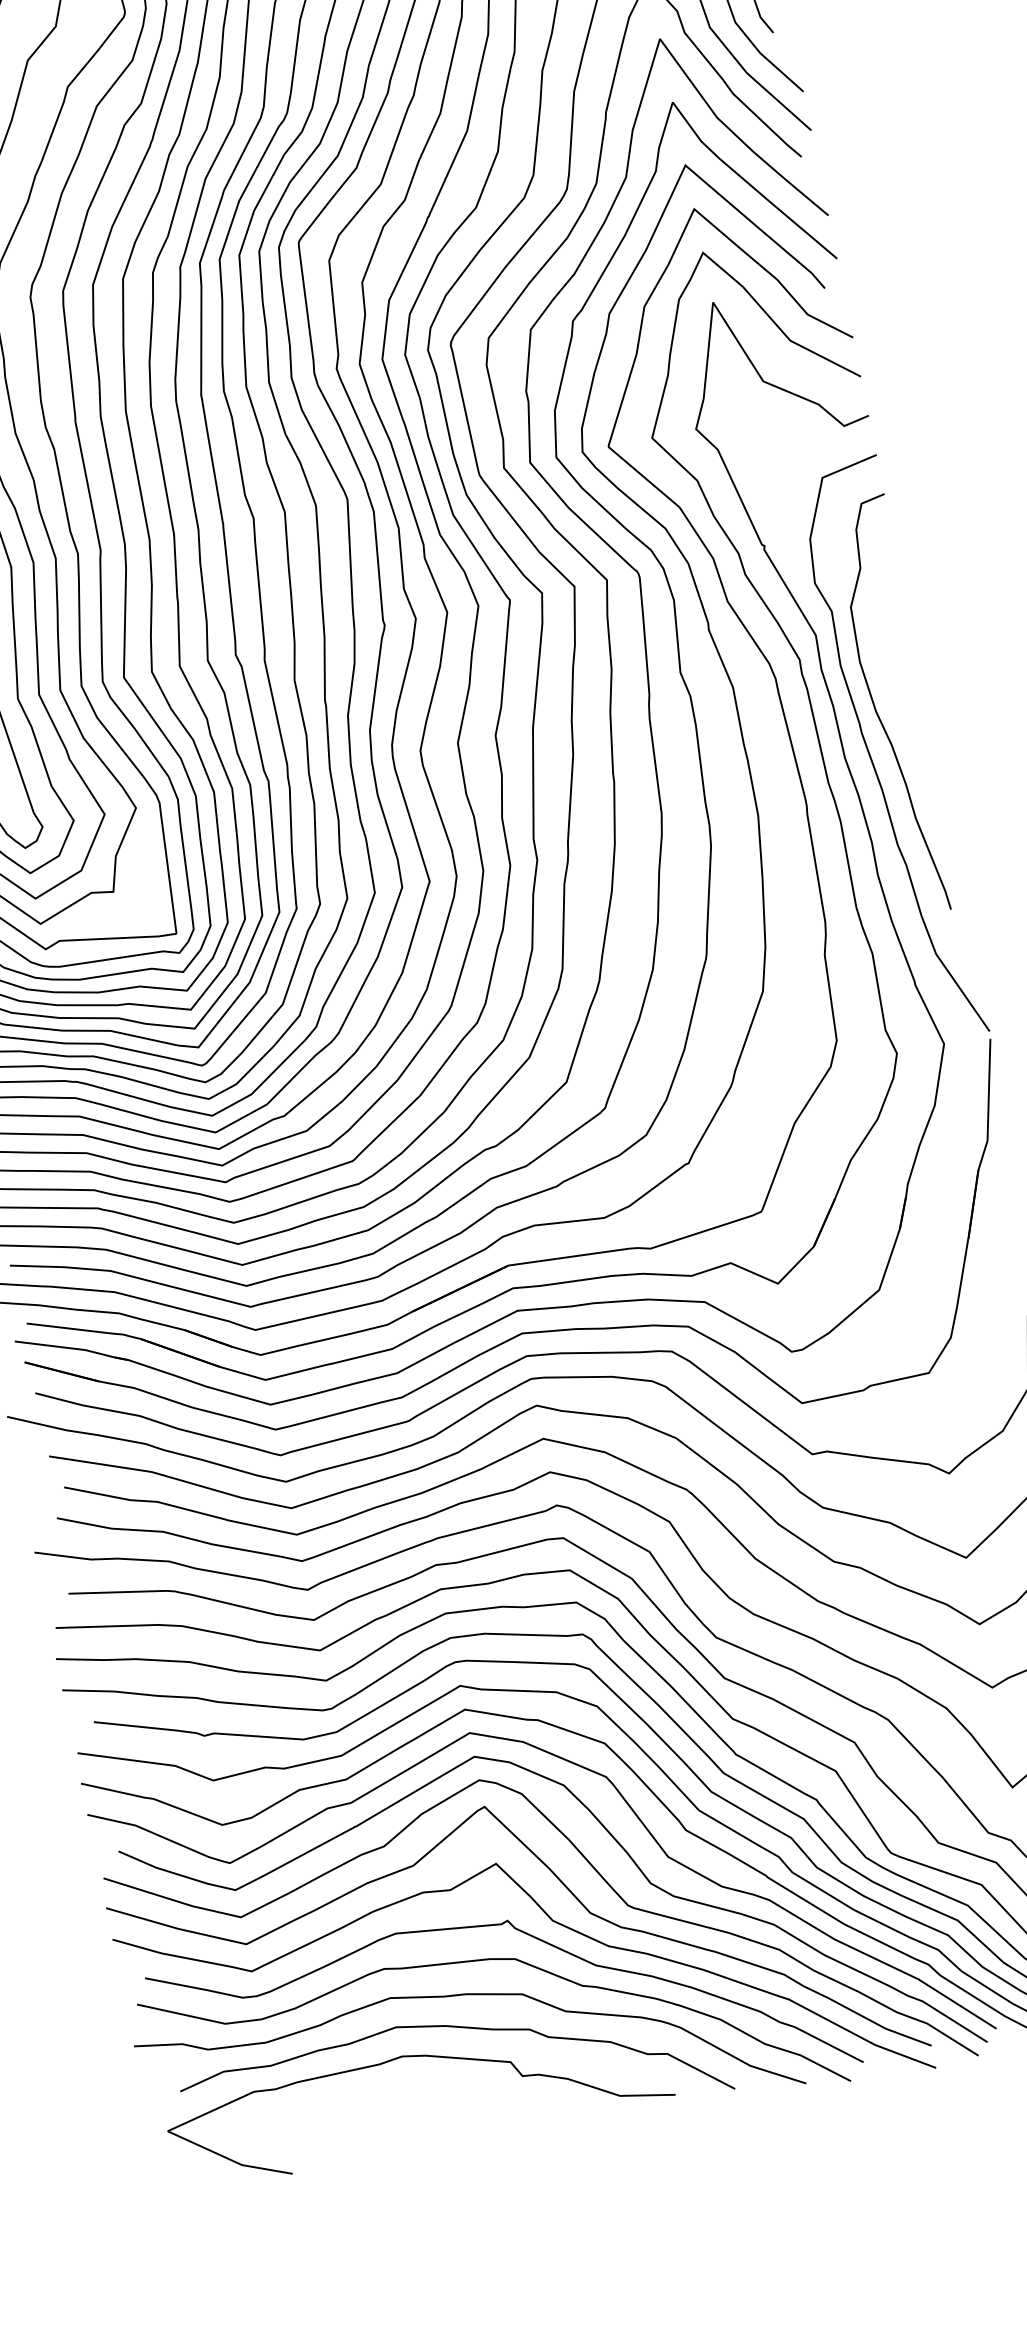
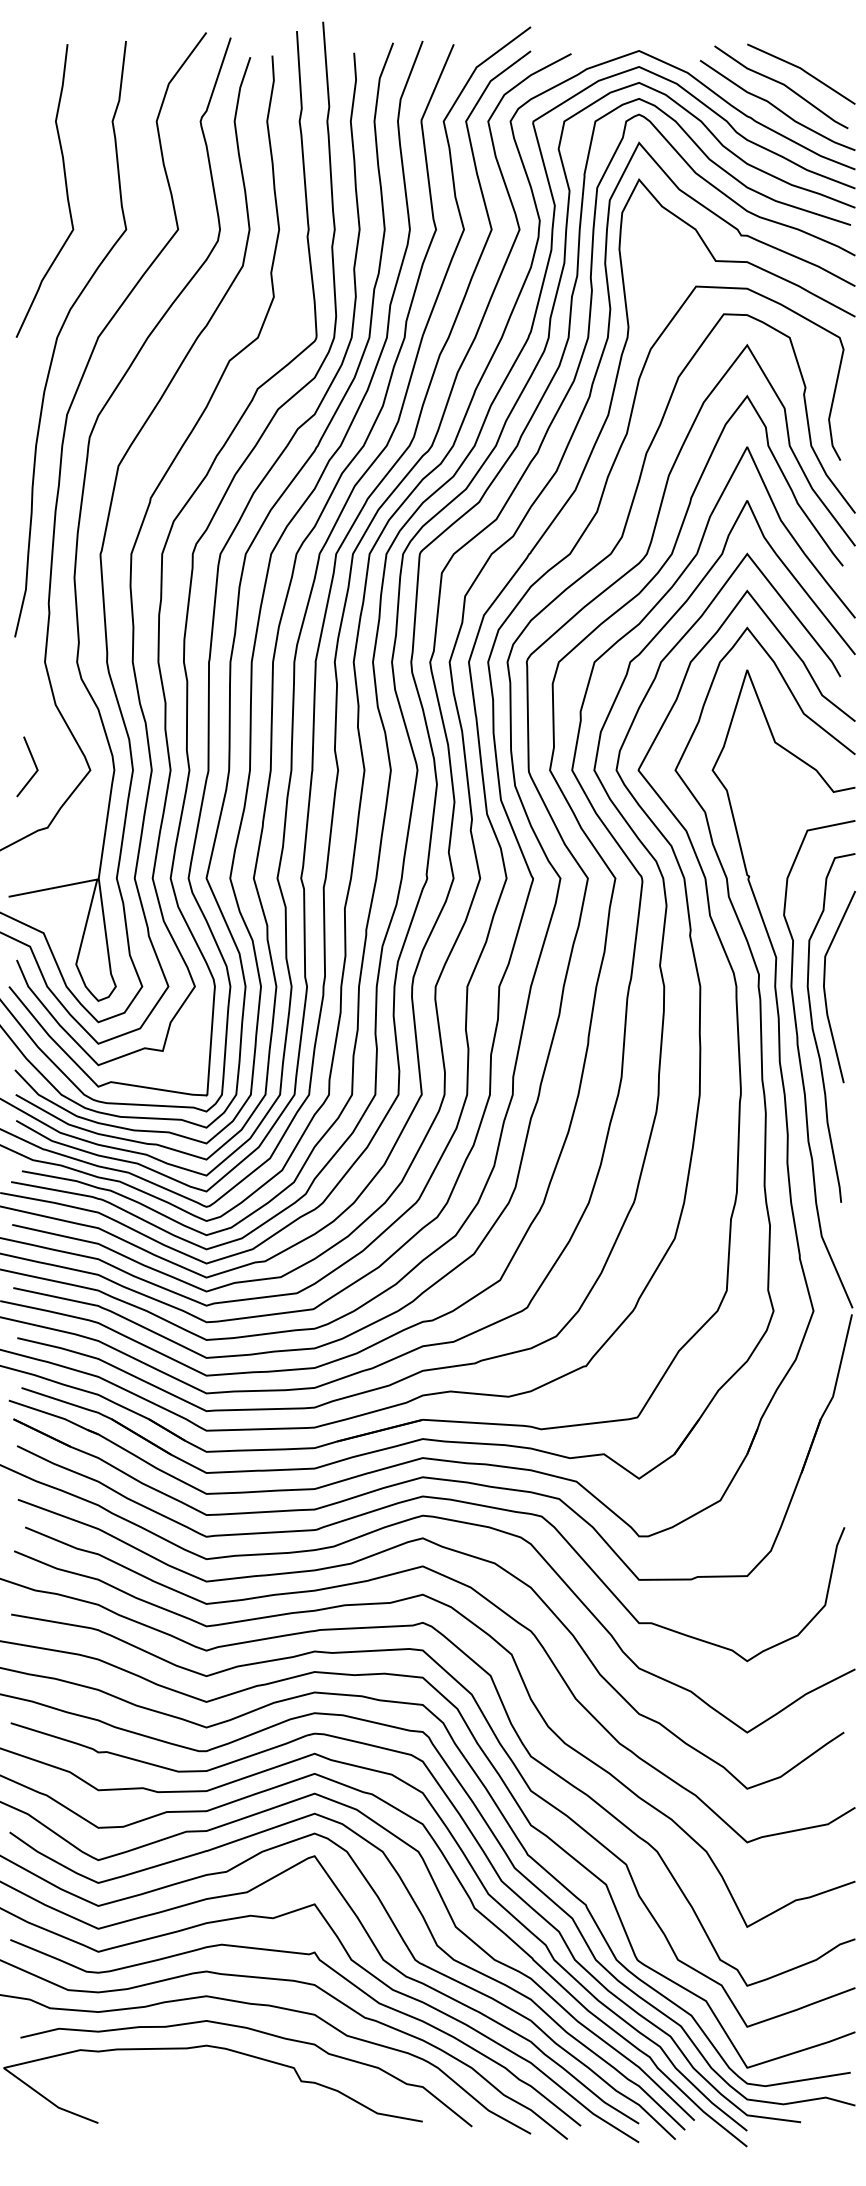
line: (881, 660) -> (825, 988), added

